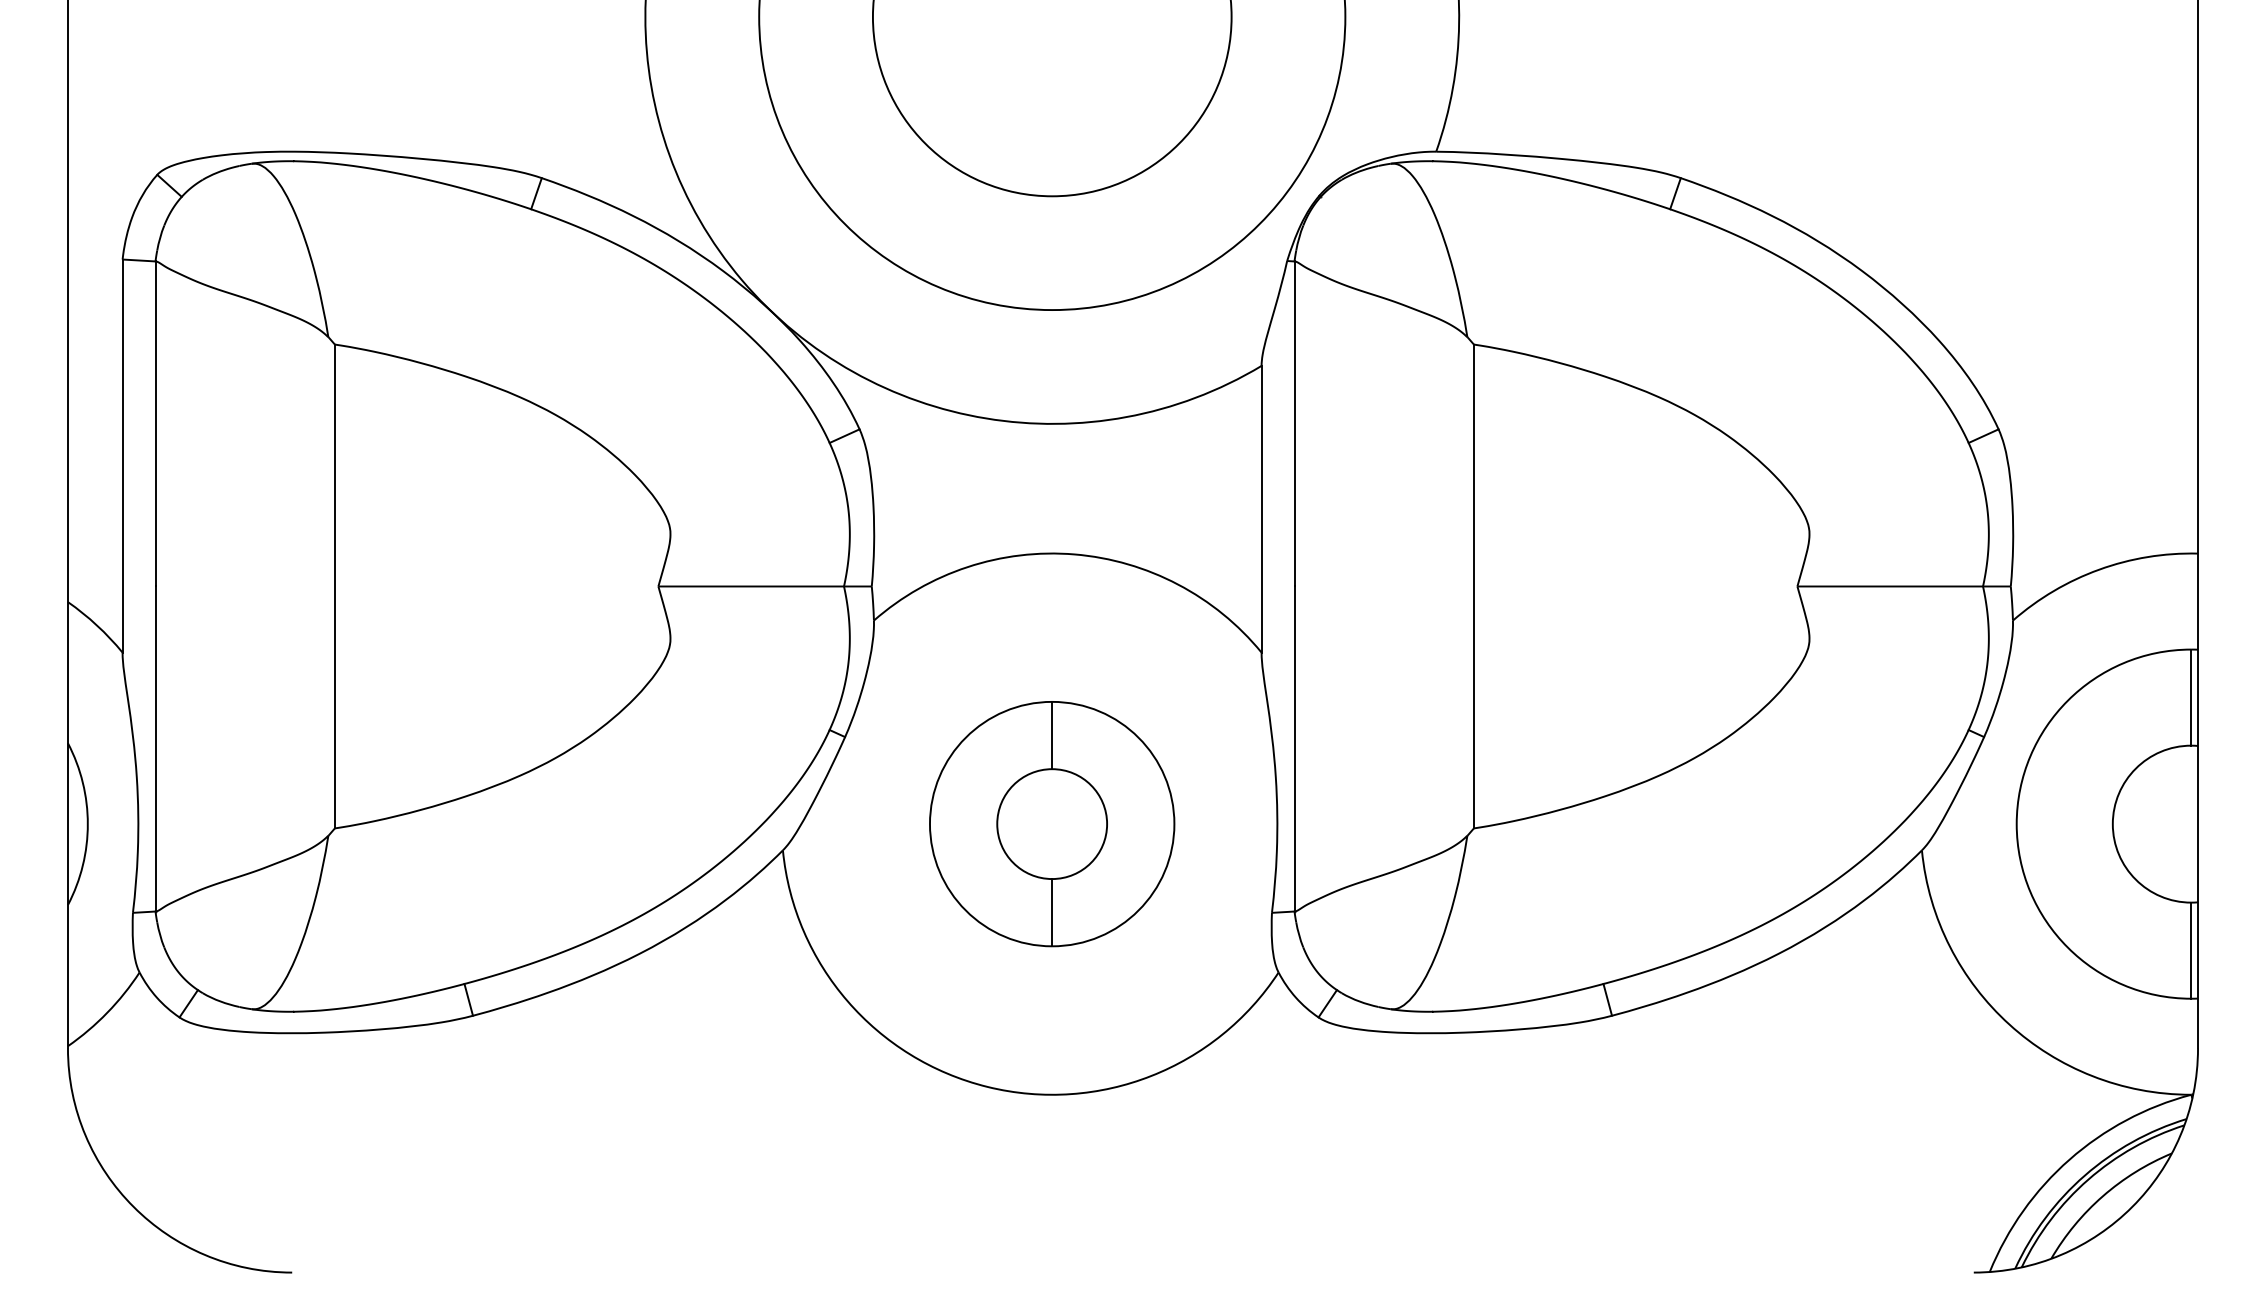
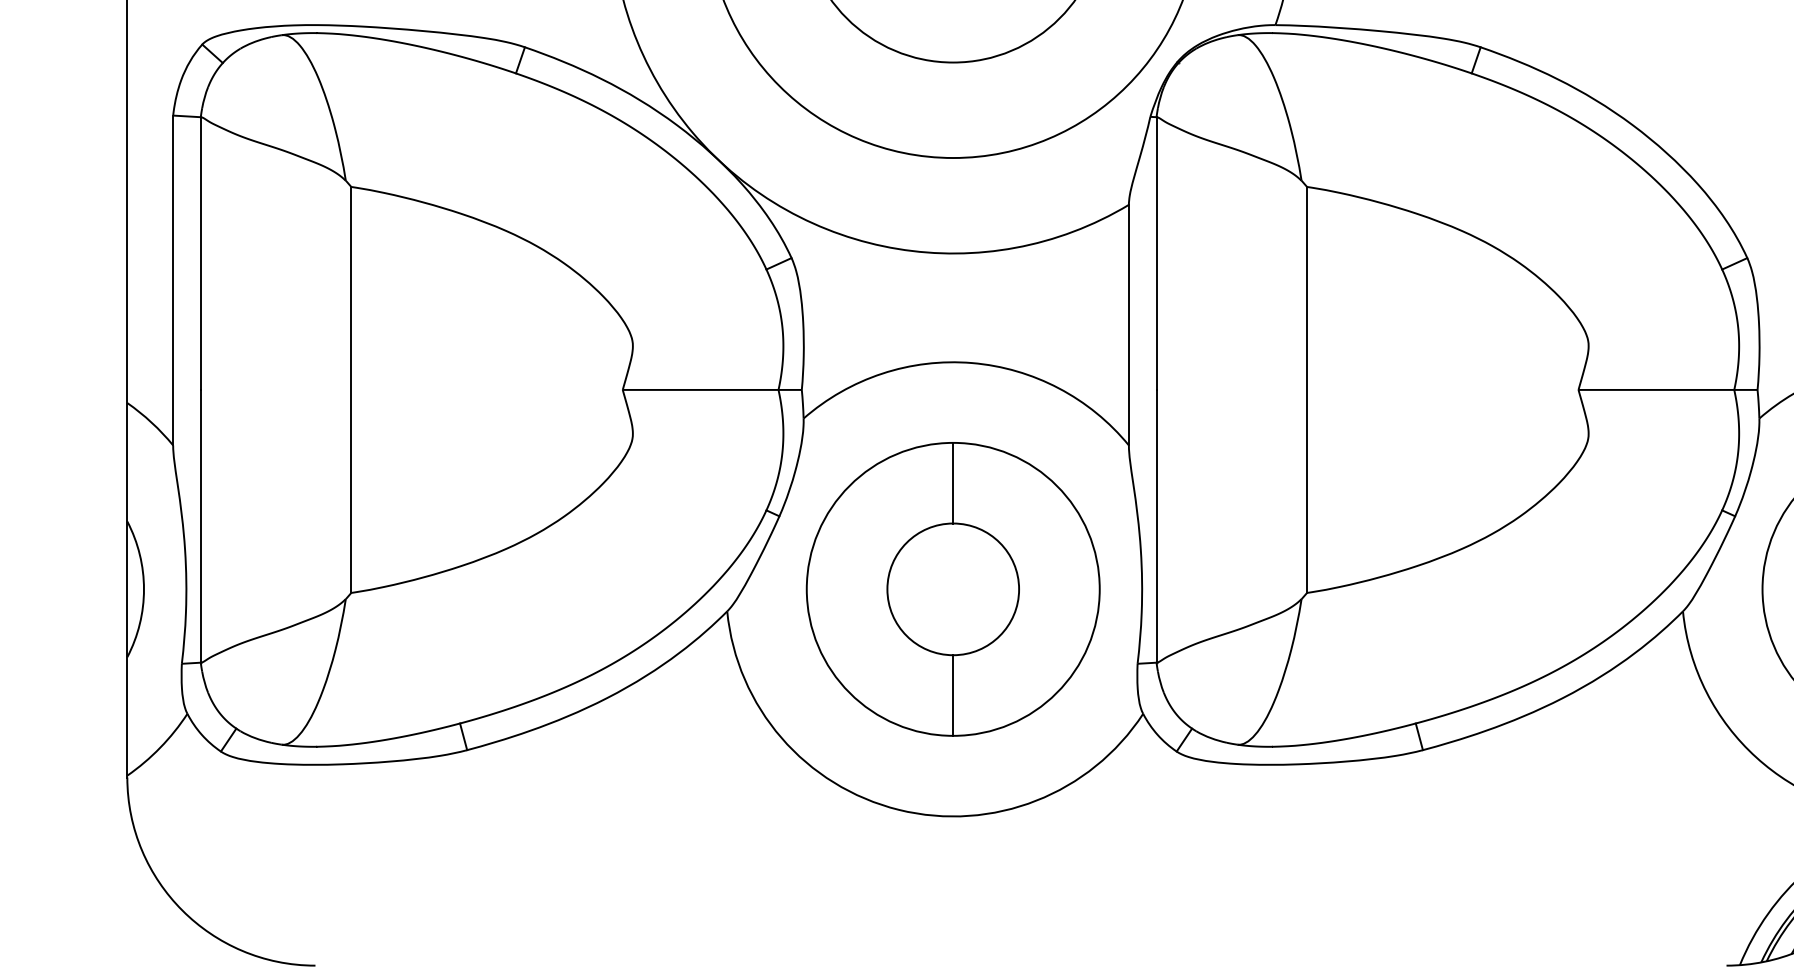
part: (1051, 823) -> (952, 588), size x1.43

